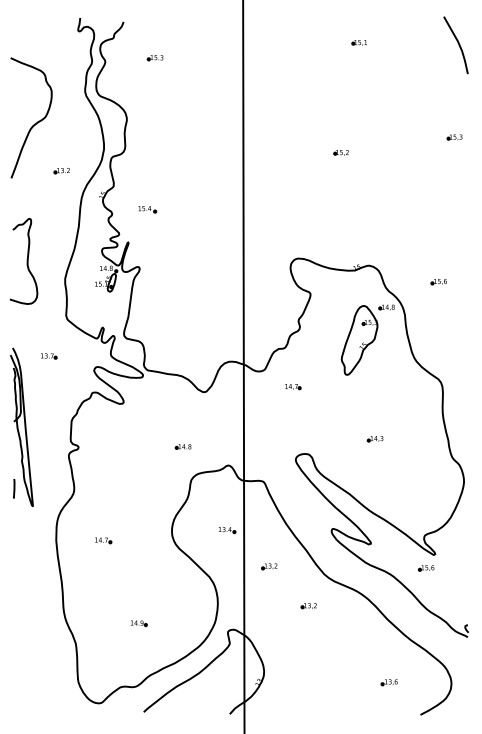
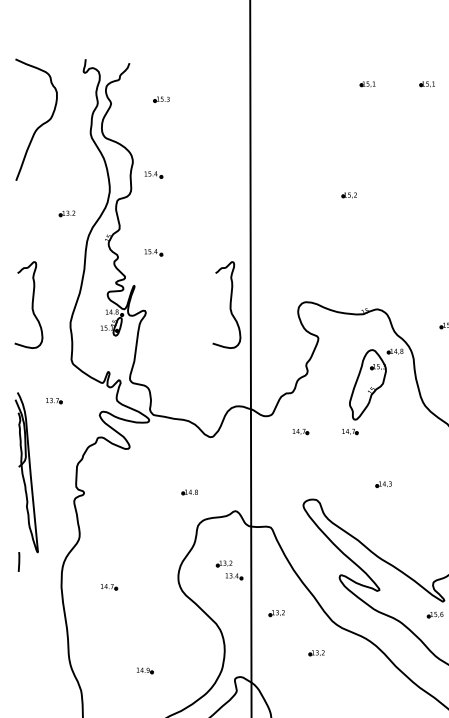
part: (417, 42) -> (426, 83), added
curve: (34, 123) -> (39, 125), moved
part: (147, 132) -> (153, 174), added
curve: (222, 261) -> (229, 305), added
part: (342, 387) -> (350, 432), added
line: (14, 488) -> (19, 561), moved
part: (217, 517) -> (224, 563), added

